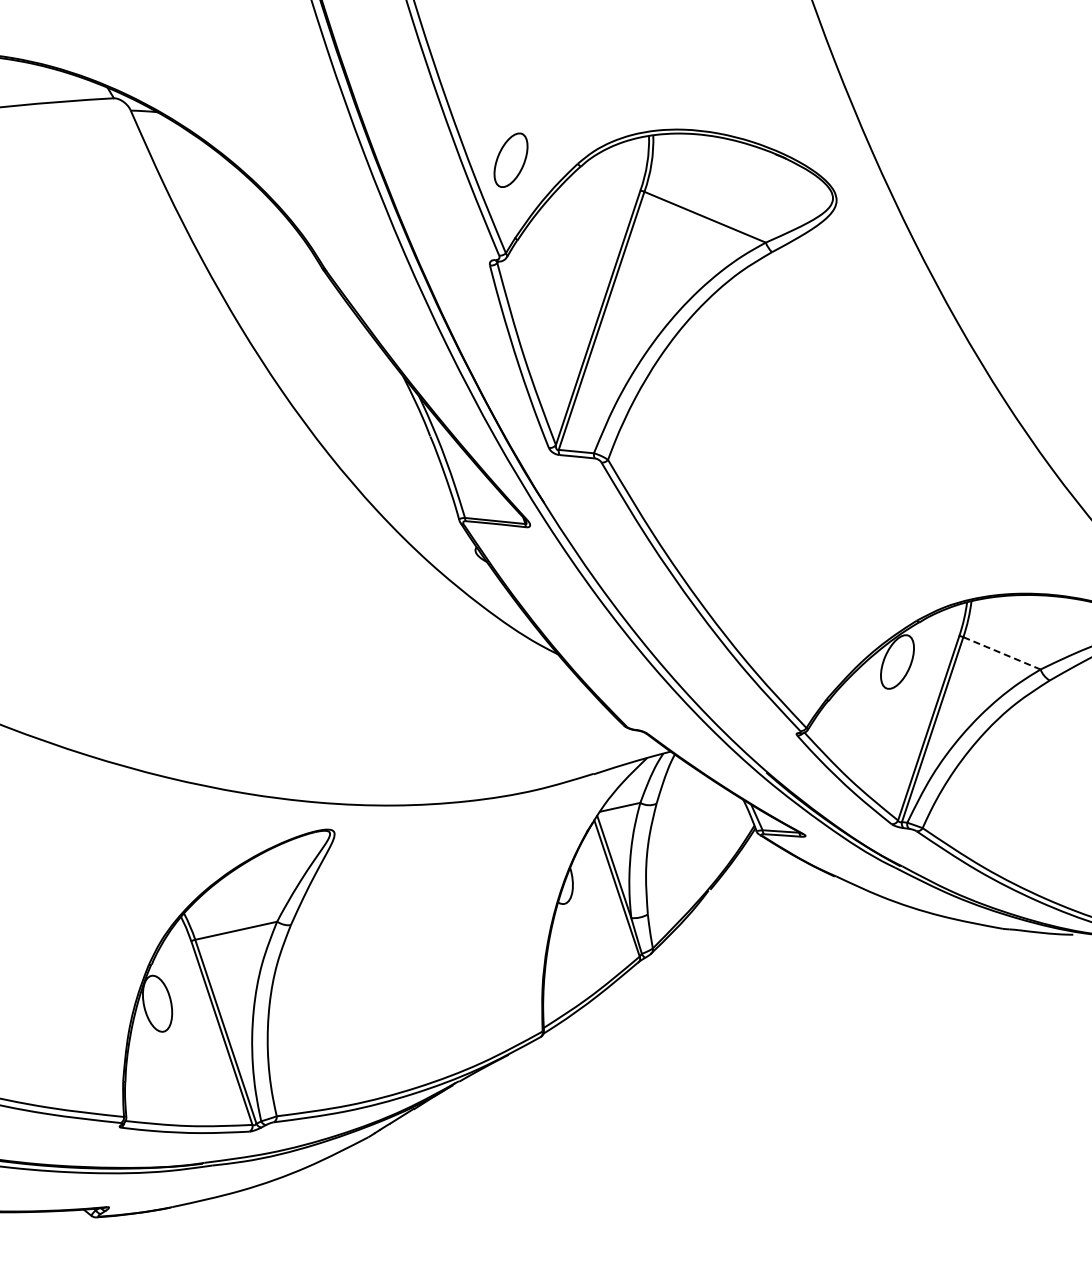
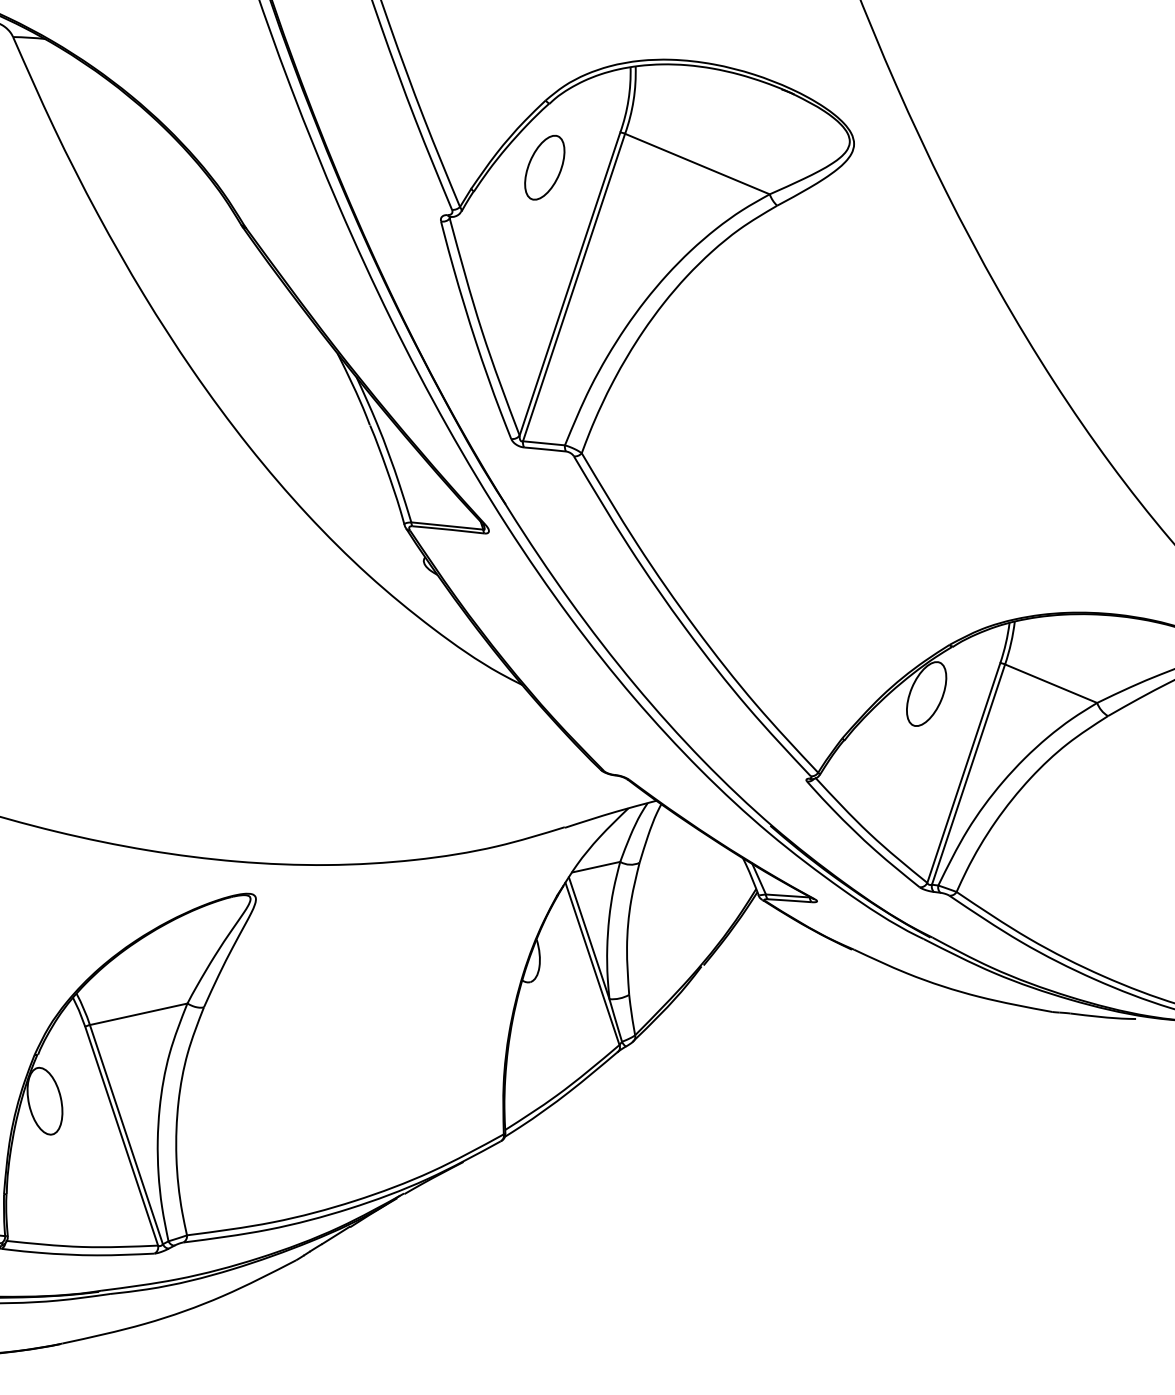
part: (510, 159) -> (544, 166), moved
line: (1001, 653) -> (1050, 683), dashed -> solid

